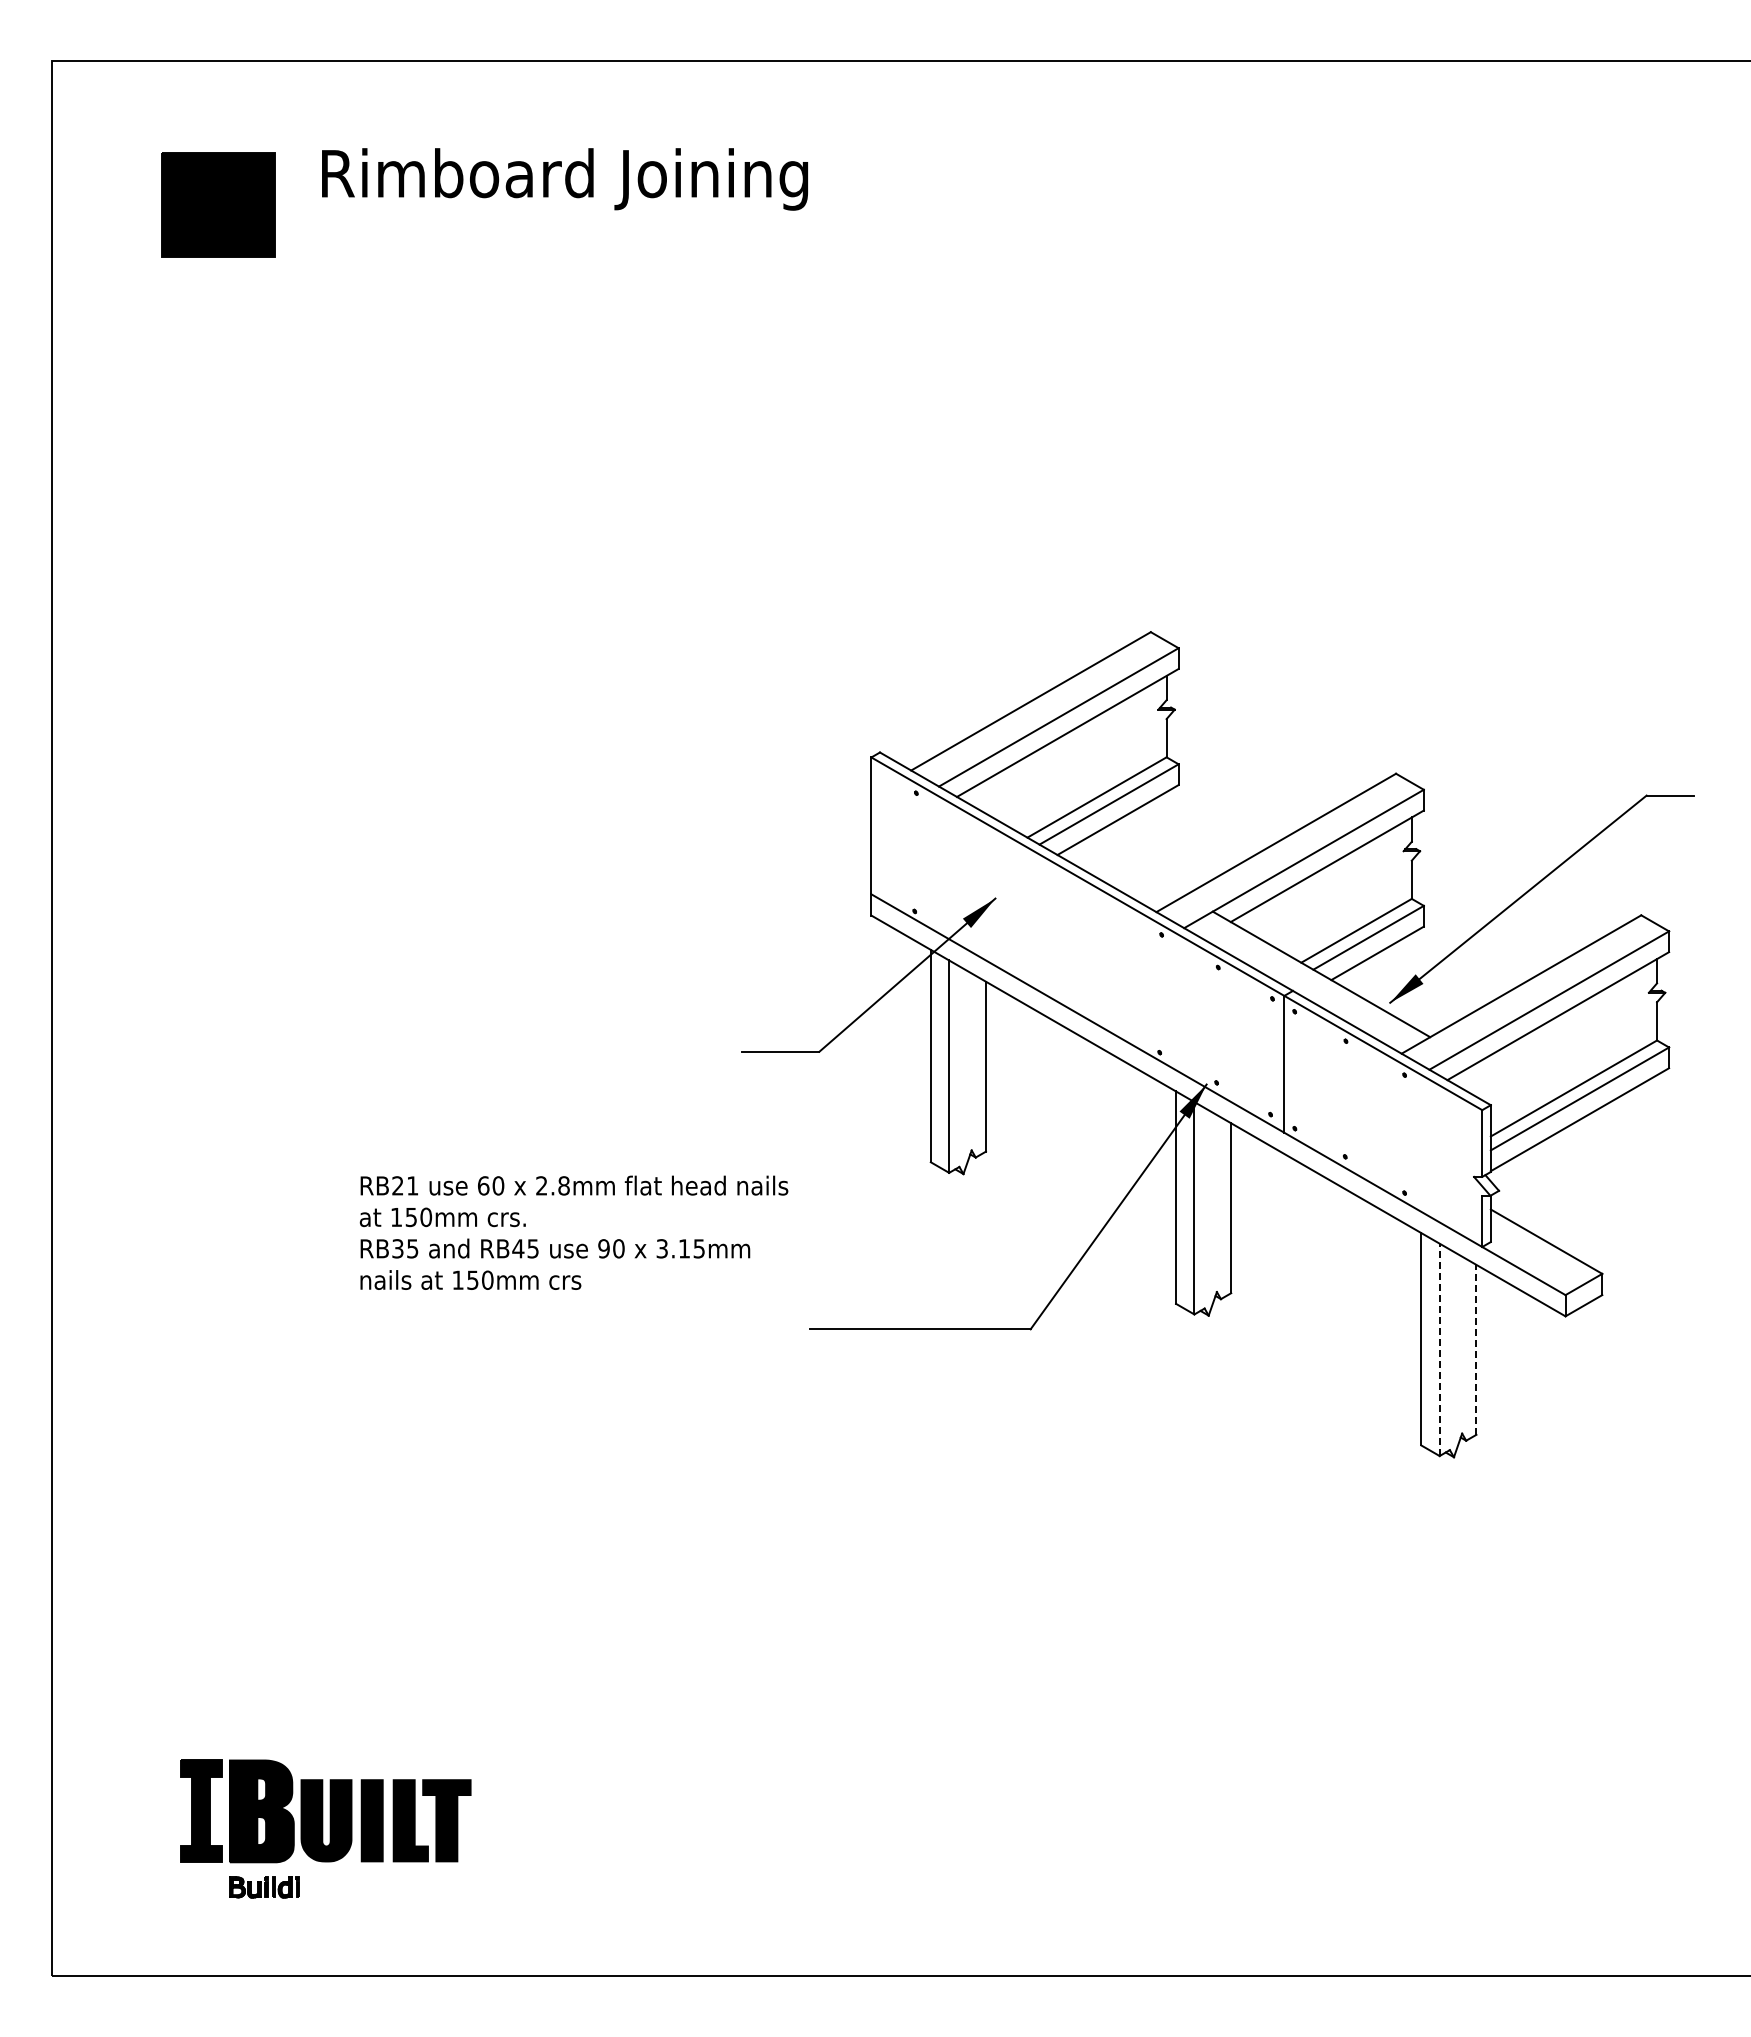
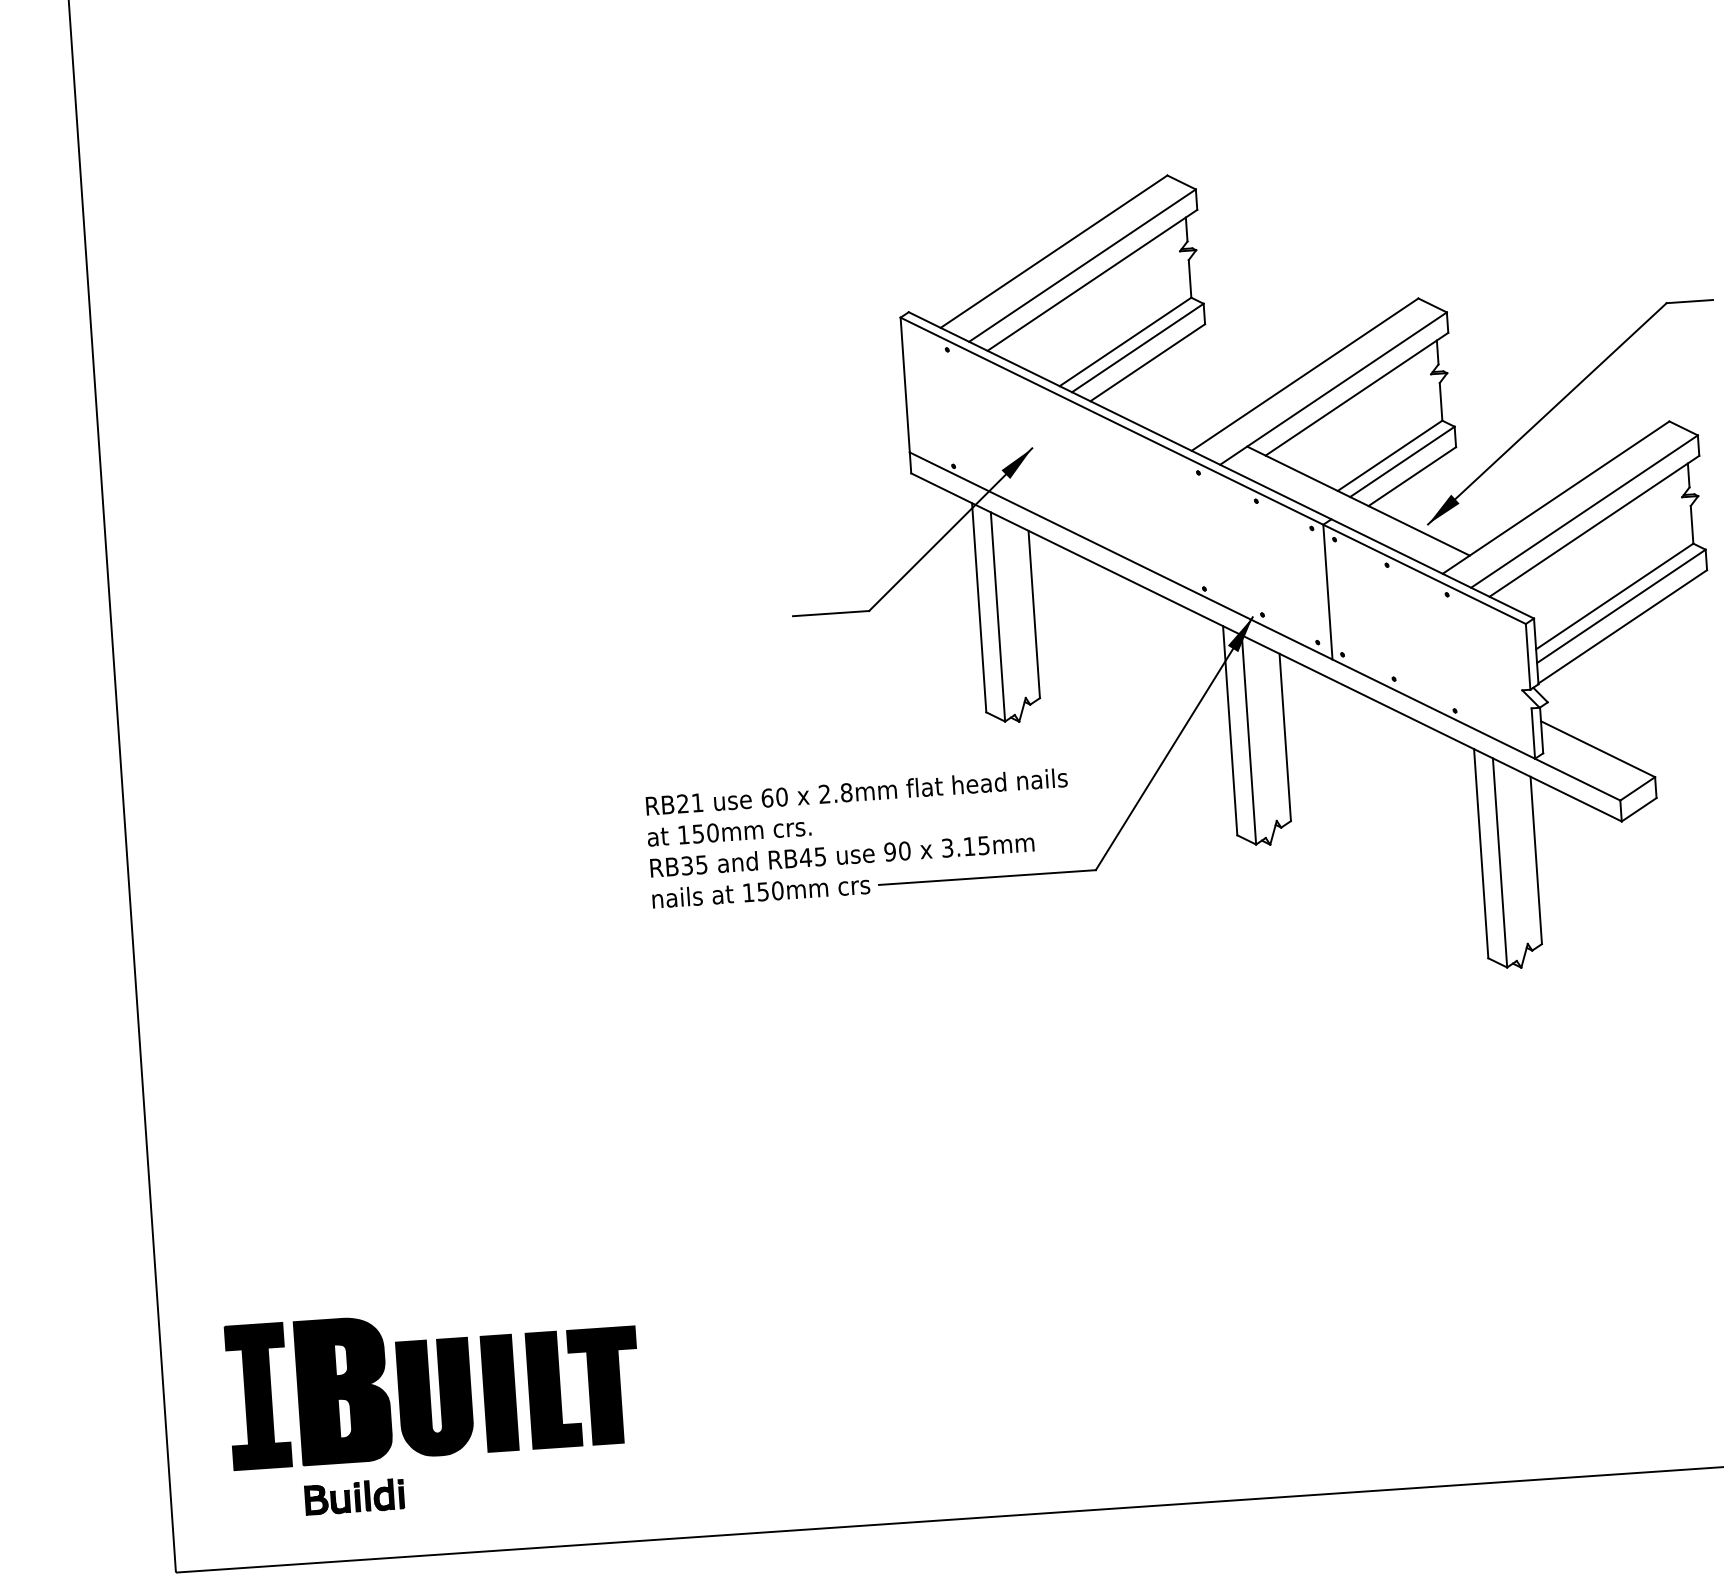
text: (573, 1232) -> (859, 837), moved
line: (1439, 1349) -> (1499, 862), dashed -> solid
line: (1476, 1349) -> (1536, 860), dashed -> solid
part: (325, 1829) -> (434, 1410), size x1.43

